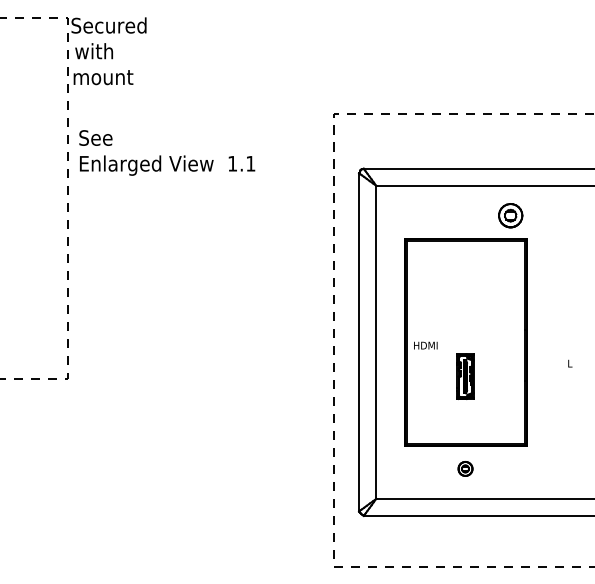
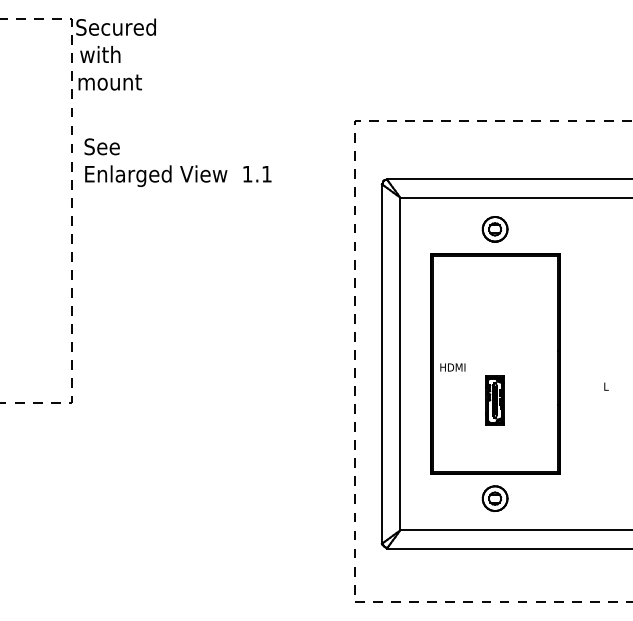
part: (510, 215) -> (494, 229), moved
part: (464, 468) -> (494, 498), size x1.67

